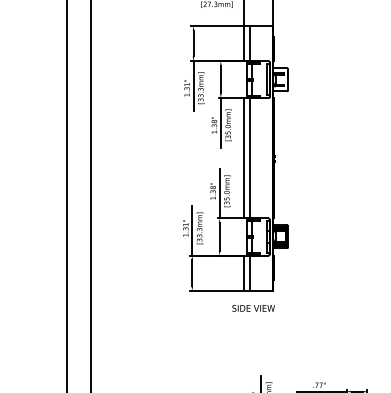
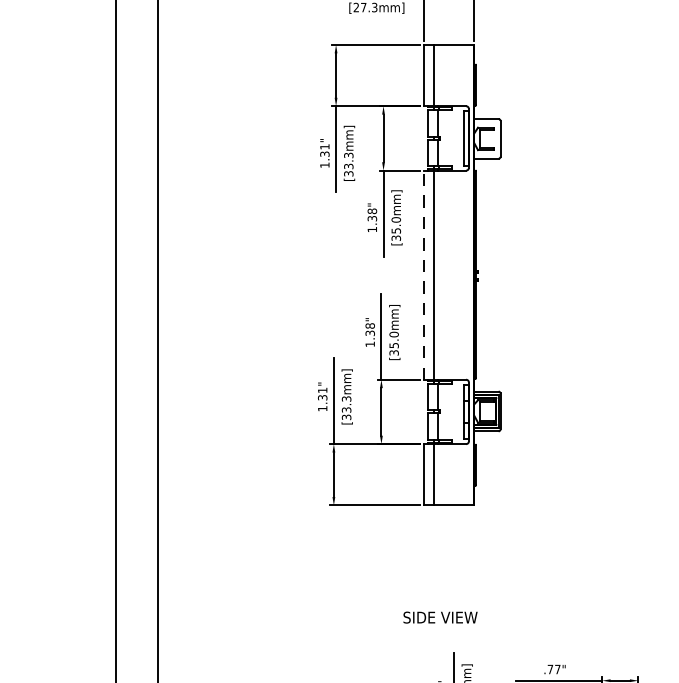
line: (244, 157) -> (424, 273), solid -> dashed
text: (253, 308) -> (440, 617), moved

